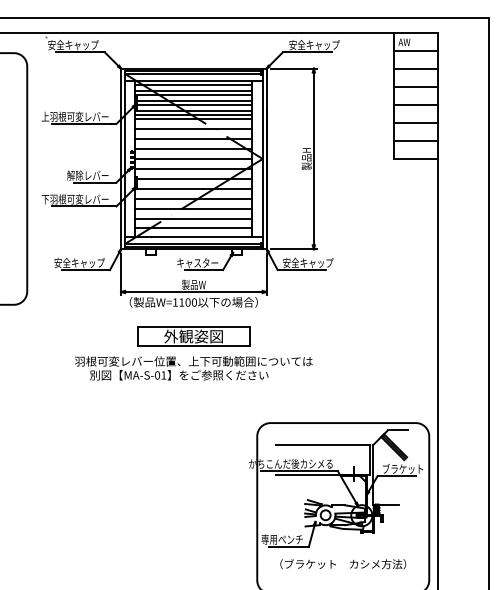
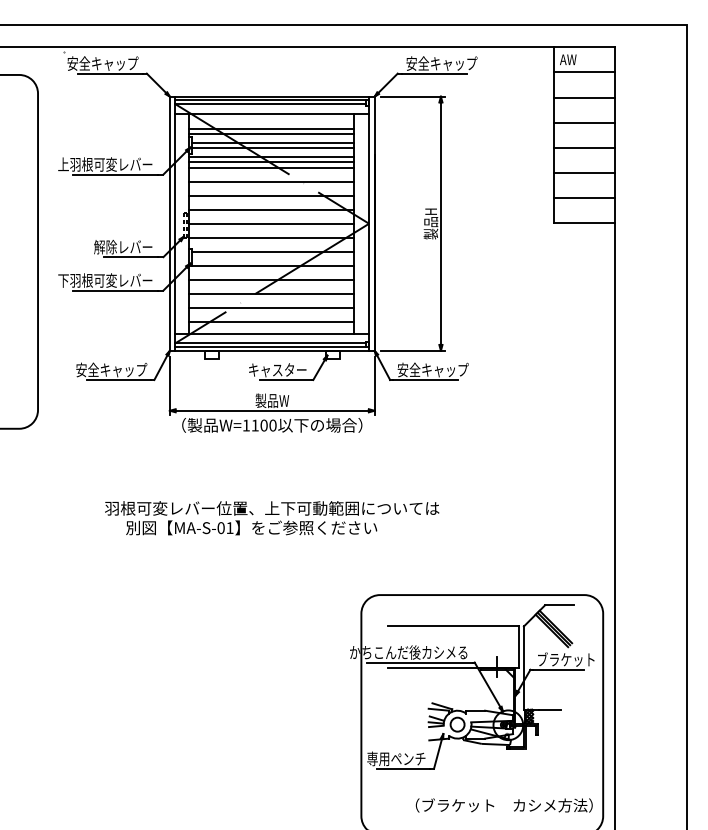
line: (193, 85) -> (271, 120), removed
part: (193, 336) -> (271, 473), removed
text: (342, 564) -> (503, 805), moved

